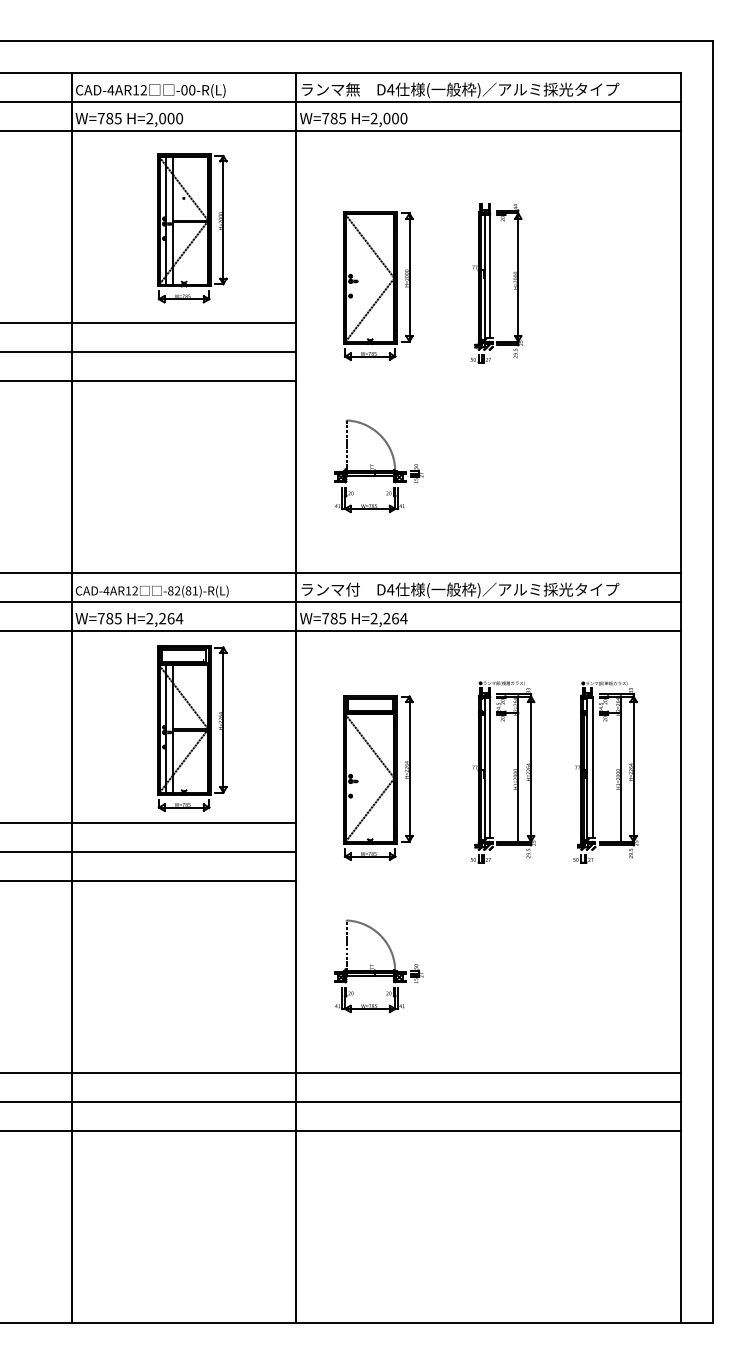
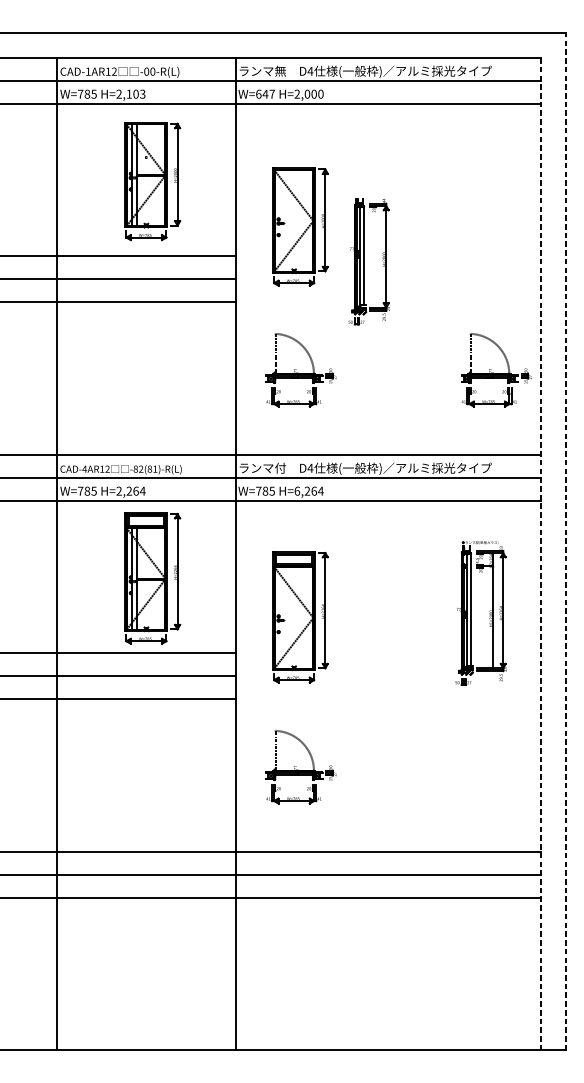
text: (110, 90) -> (87, 71), CAD-4AR12 -> CAD-1AR12
text: (171, 118) -> (136, 94), H=2,000 -> H=2,103
text: (334, 118) -> (265, 94), W=785 -> W=647
part: (496, 283) -> (369, 261), moved
part: (624, 466) -> (496, 370), added
text: (373, 618) -> (296, 491), H=2,264 -> H=6,264
line: (713, 681) -> (566, 541), solid -> dashed
line: (680, 697) -> (540, 553), solid -> dashed
part: (513, 772) -> (407, 613), removed

